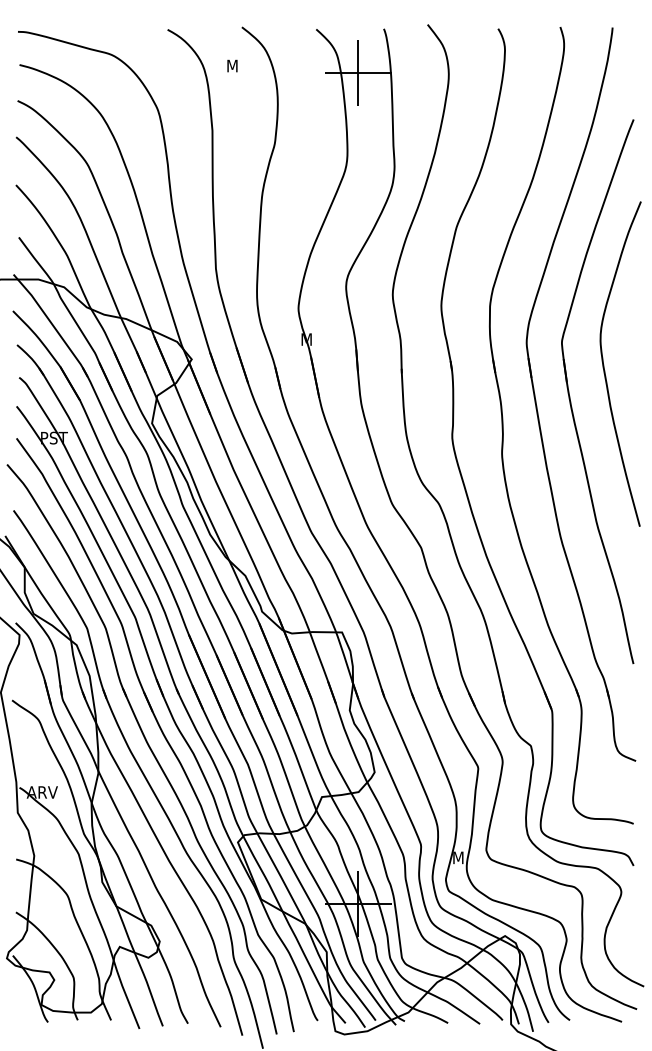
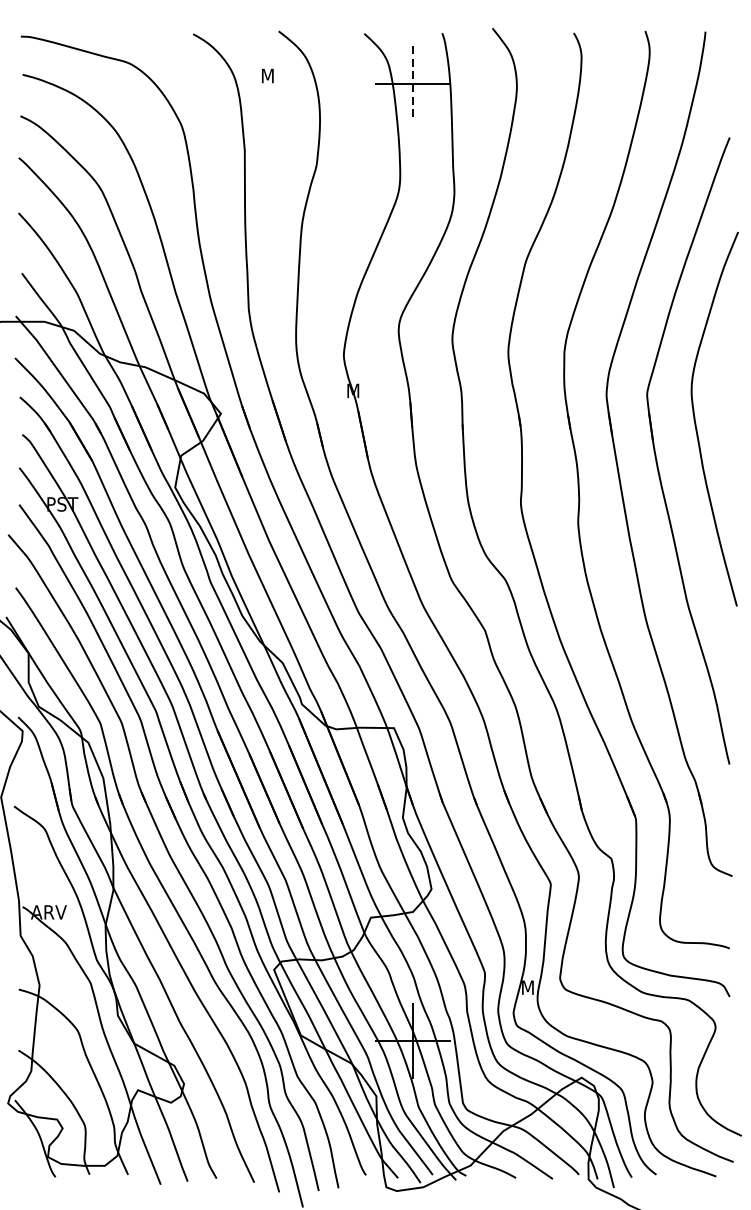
line: (358, 73) -> (412, 84), solid -> dashed

